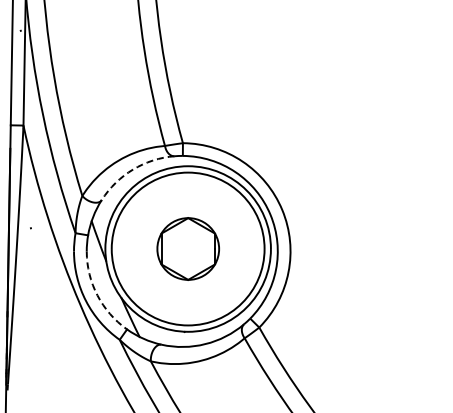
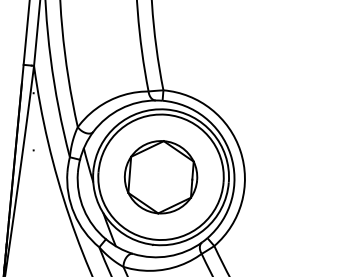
arc: (133, 169) -> (121, 108), dashed -> solid
part: (188, 248) -> (161, 176), size x1.43
arc: (97, 295) -> (83, 209), dashed -> solid

